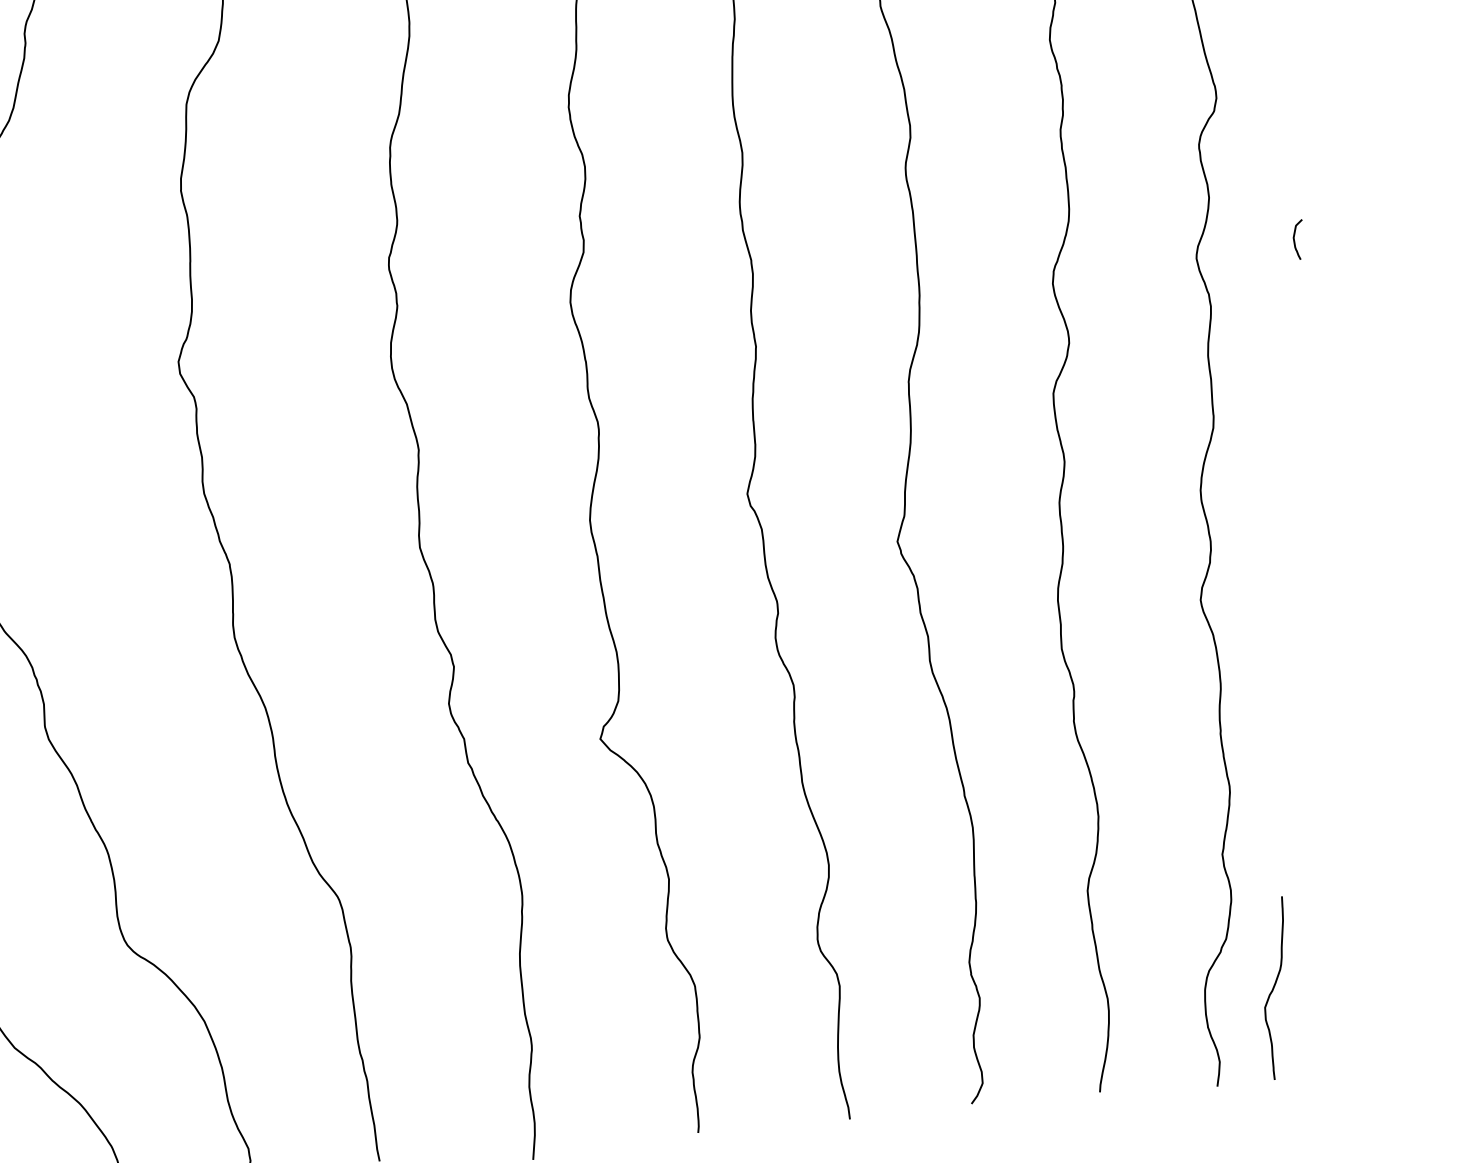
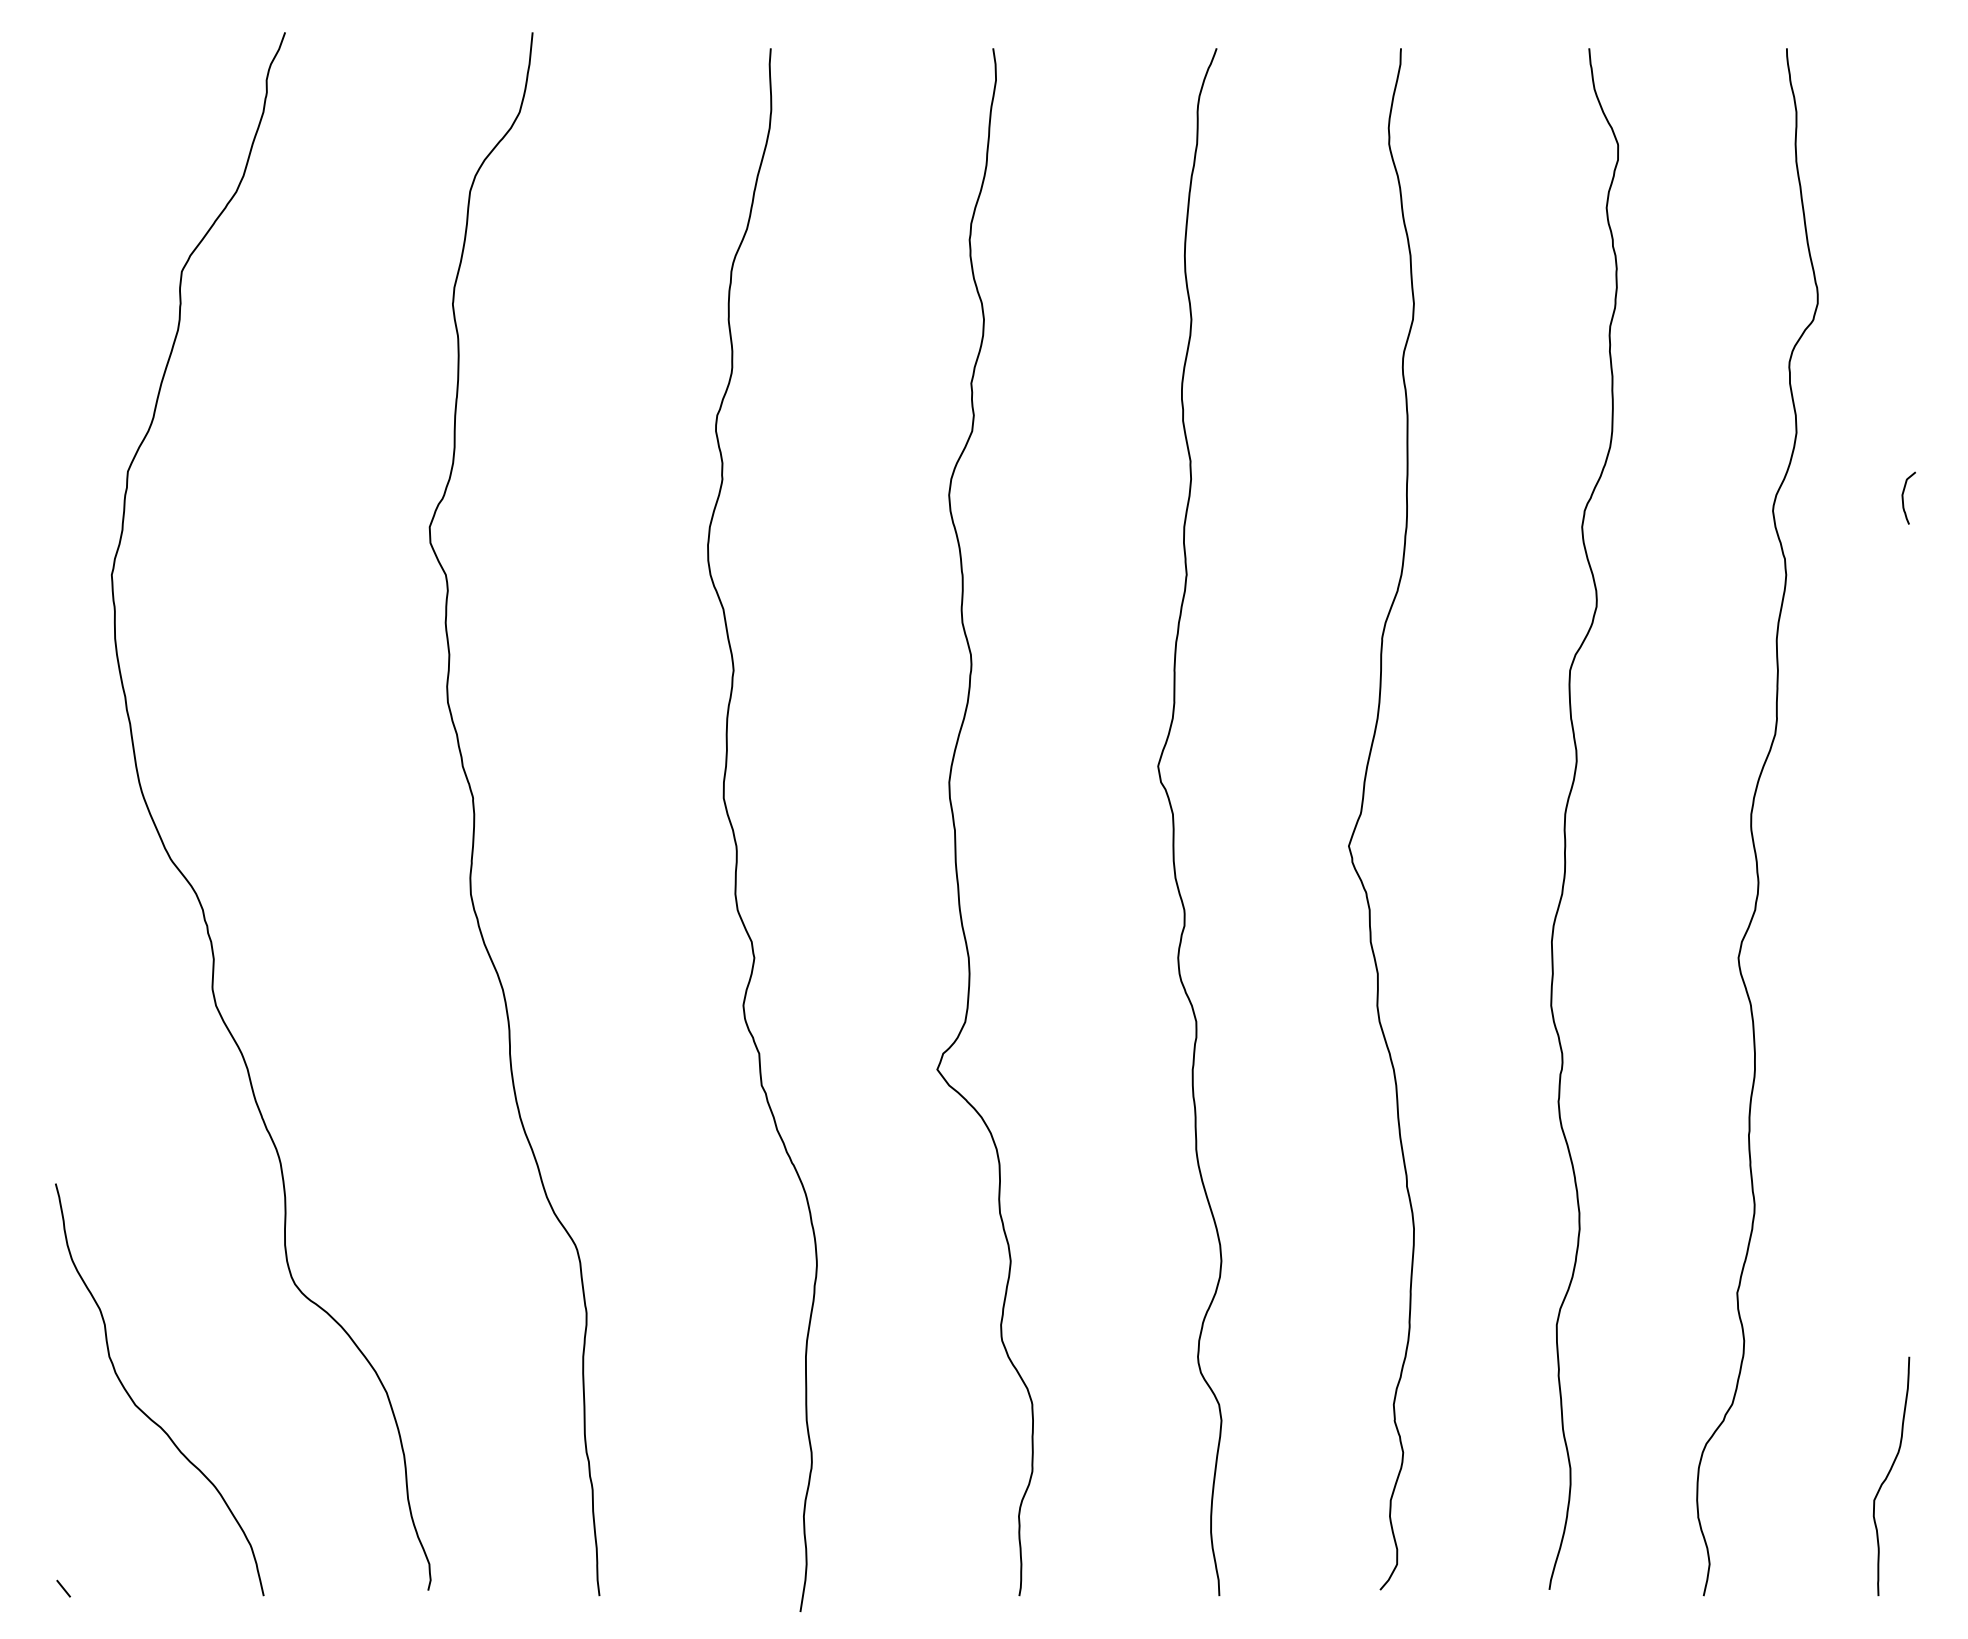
curve: (1274, 986) -> (1889, 1474), moved

